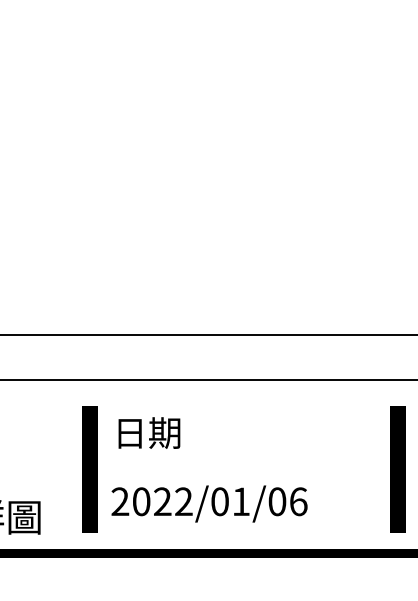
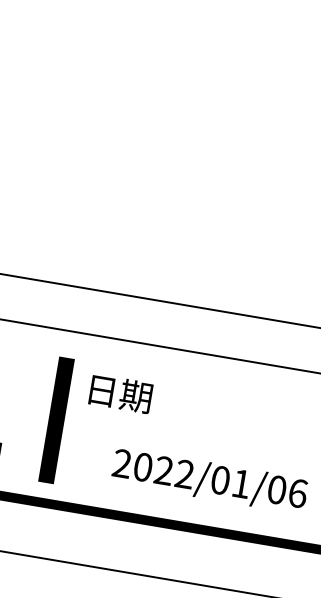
text: (209, 503) -> (209, 480), moved

